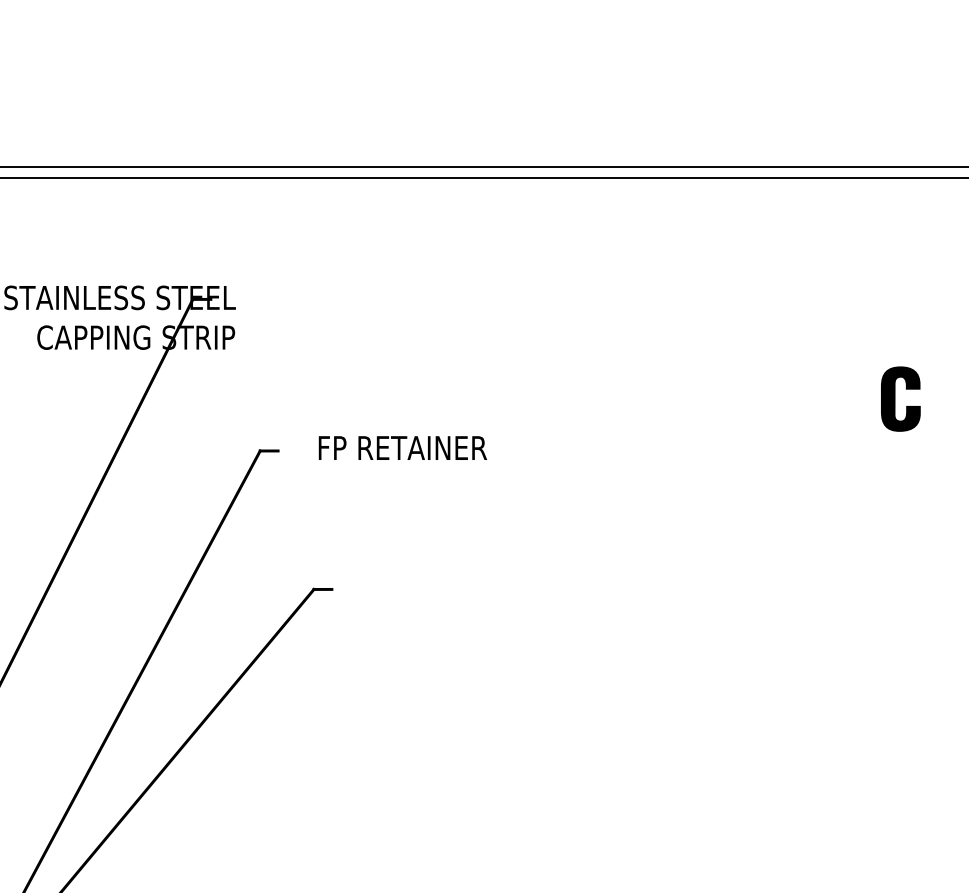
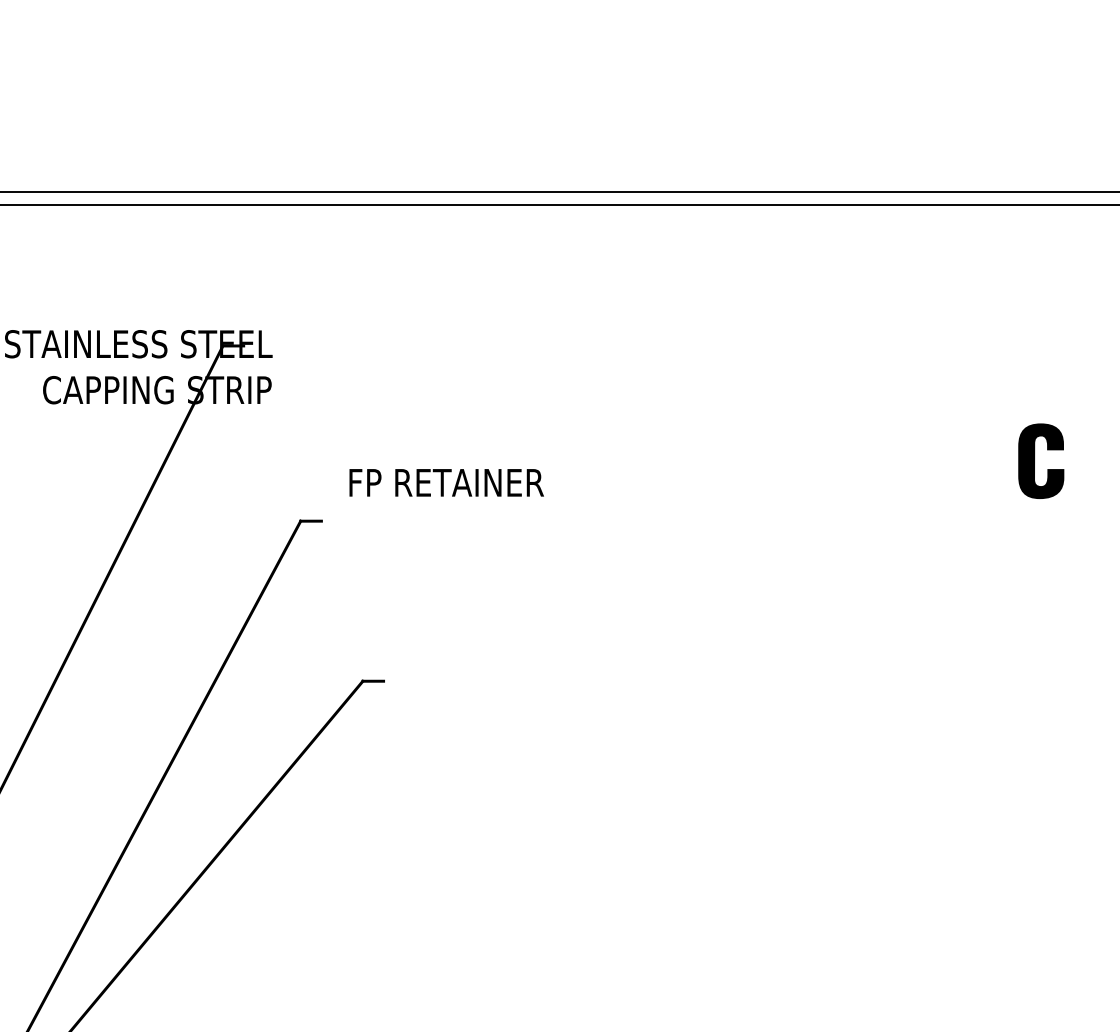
text: (402, 447) -> (446, 482), moved

